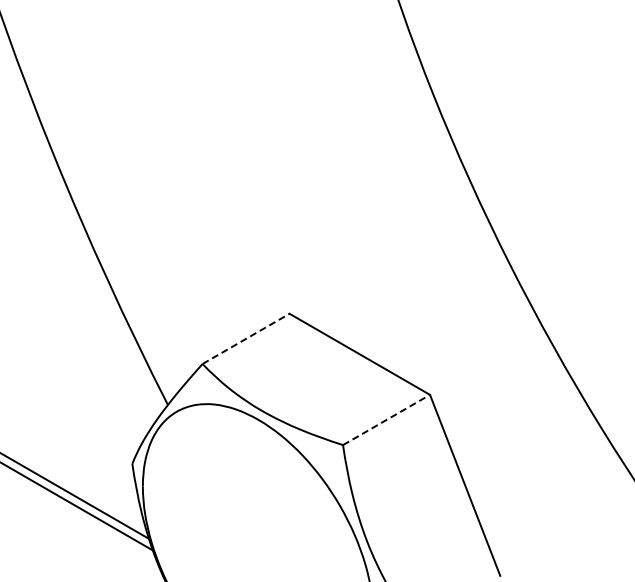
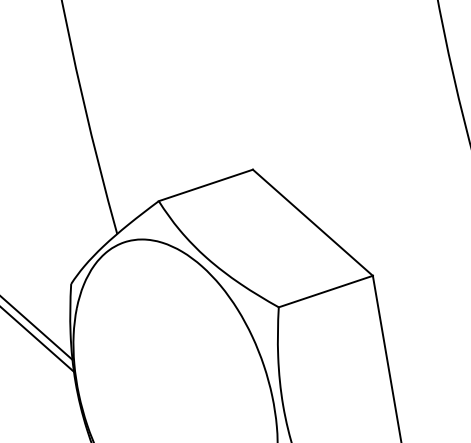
line: (246, 338) -> (206, 185), dashed -> solid
line: (386, 419) -> (325, 291), dashed -> solid

